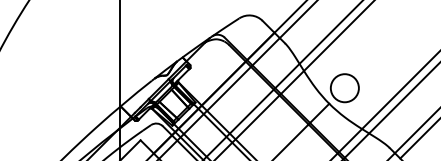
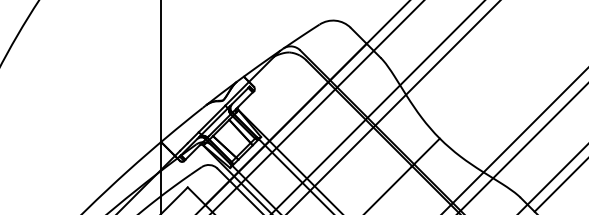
circle: (344, 87) -> (460, 117), removed

